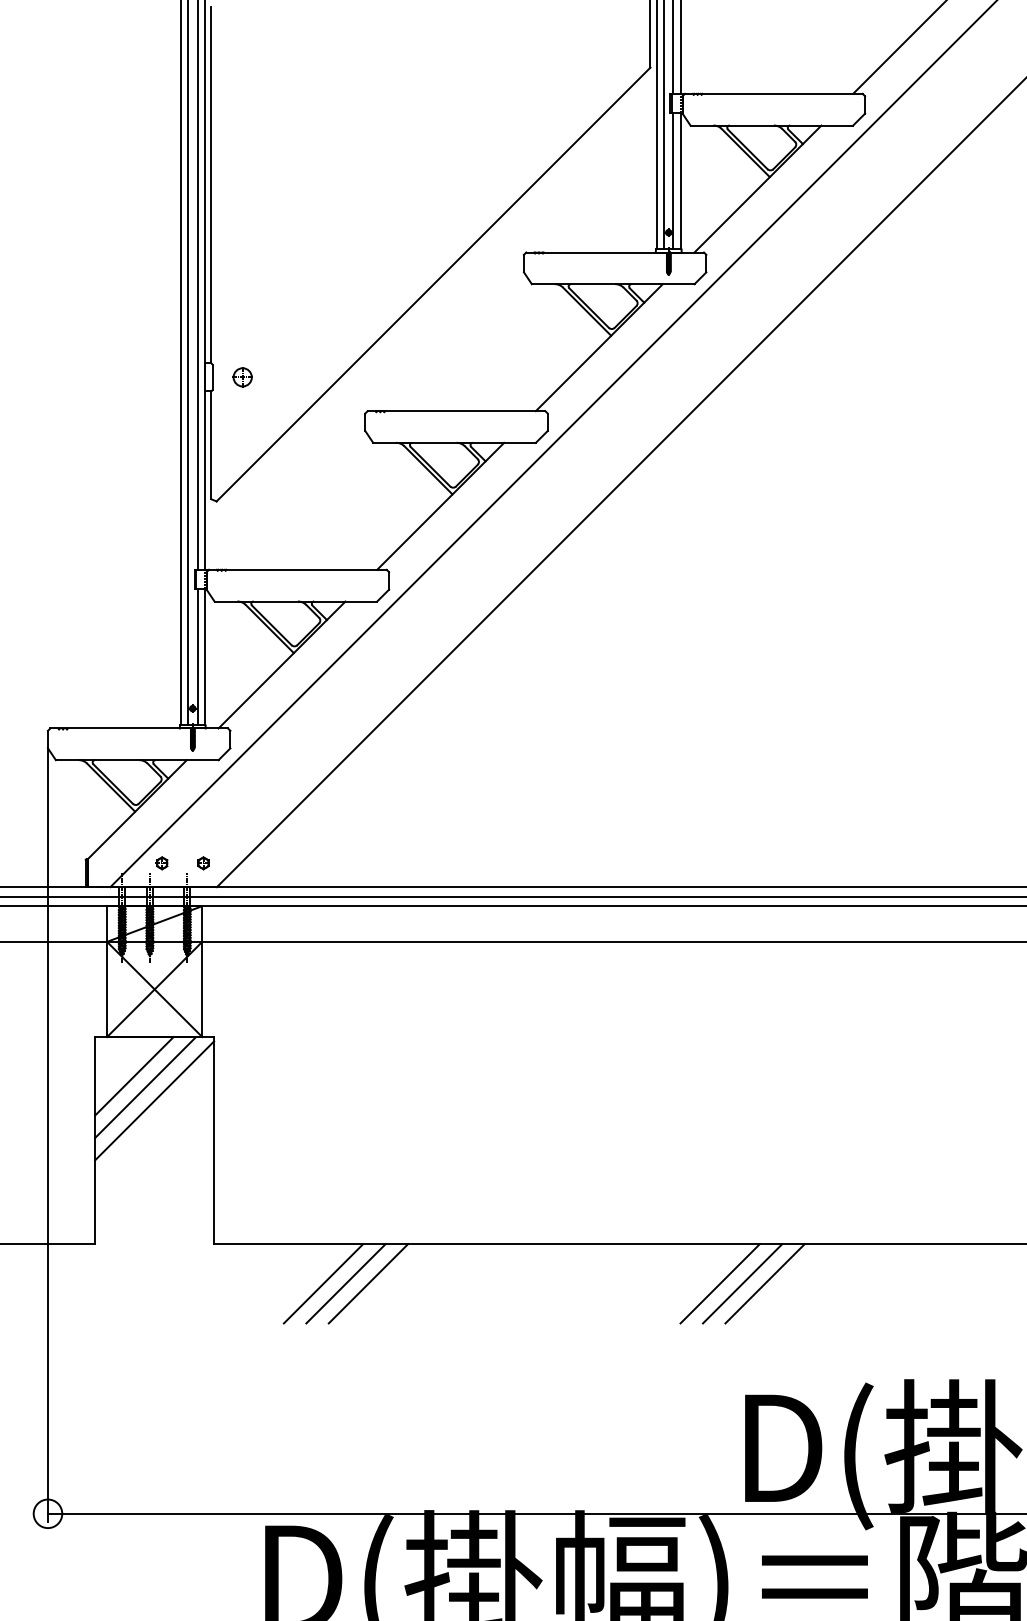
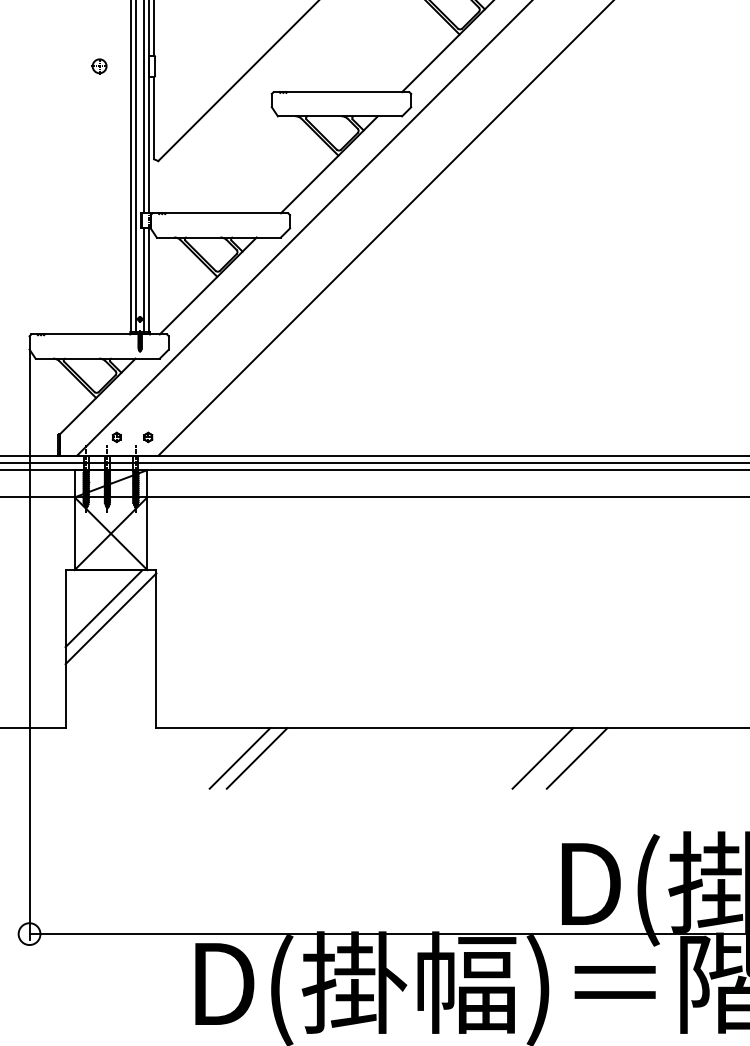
part: (242, 377) -> (99, 66), moved
line: (134, 1076) -> (95, 600), removed
line: (368, 1283) -> (274, 758), removed
line: (742, 1283) -> (559, 758), removed

